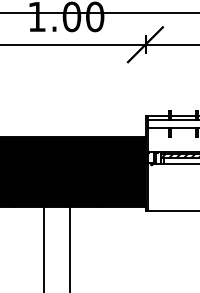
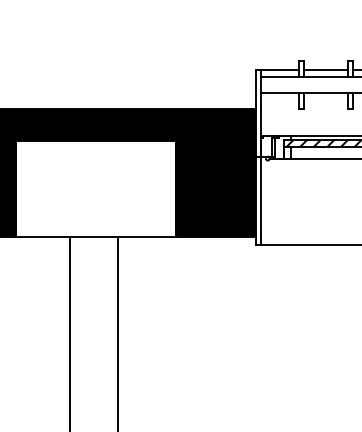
fill: (57, 180) -> (94, 188), removed

